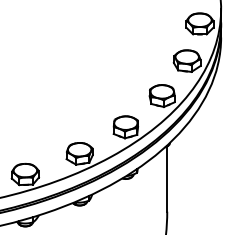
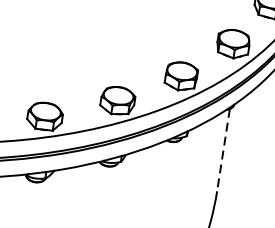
line: (167, 179) -> (223, 150), solid -> dashed

